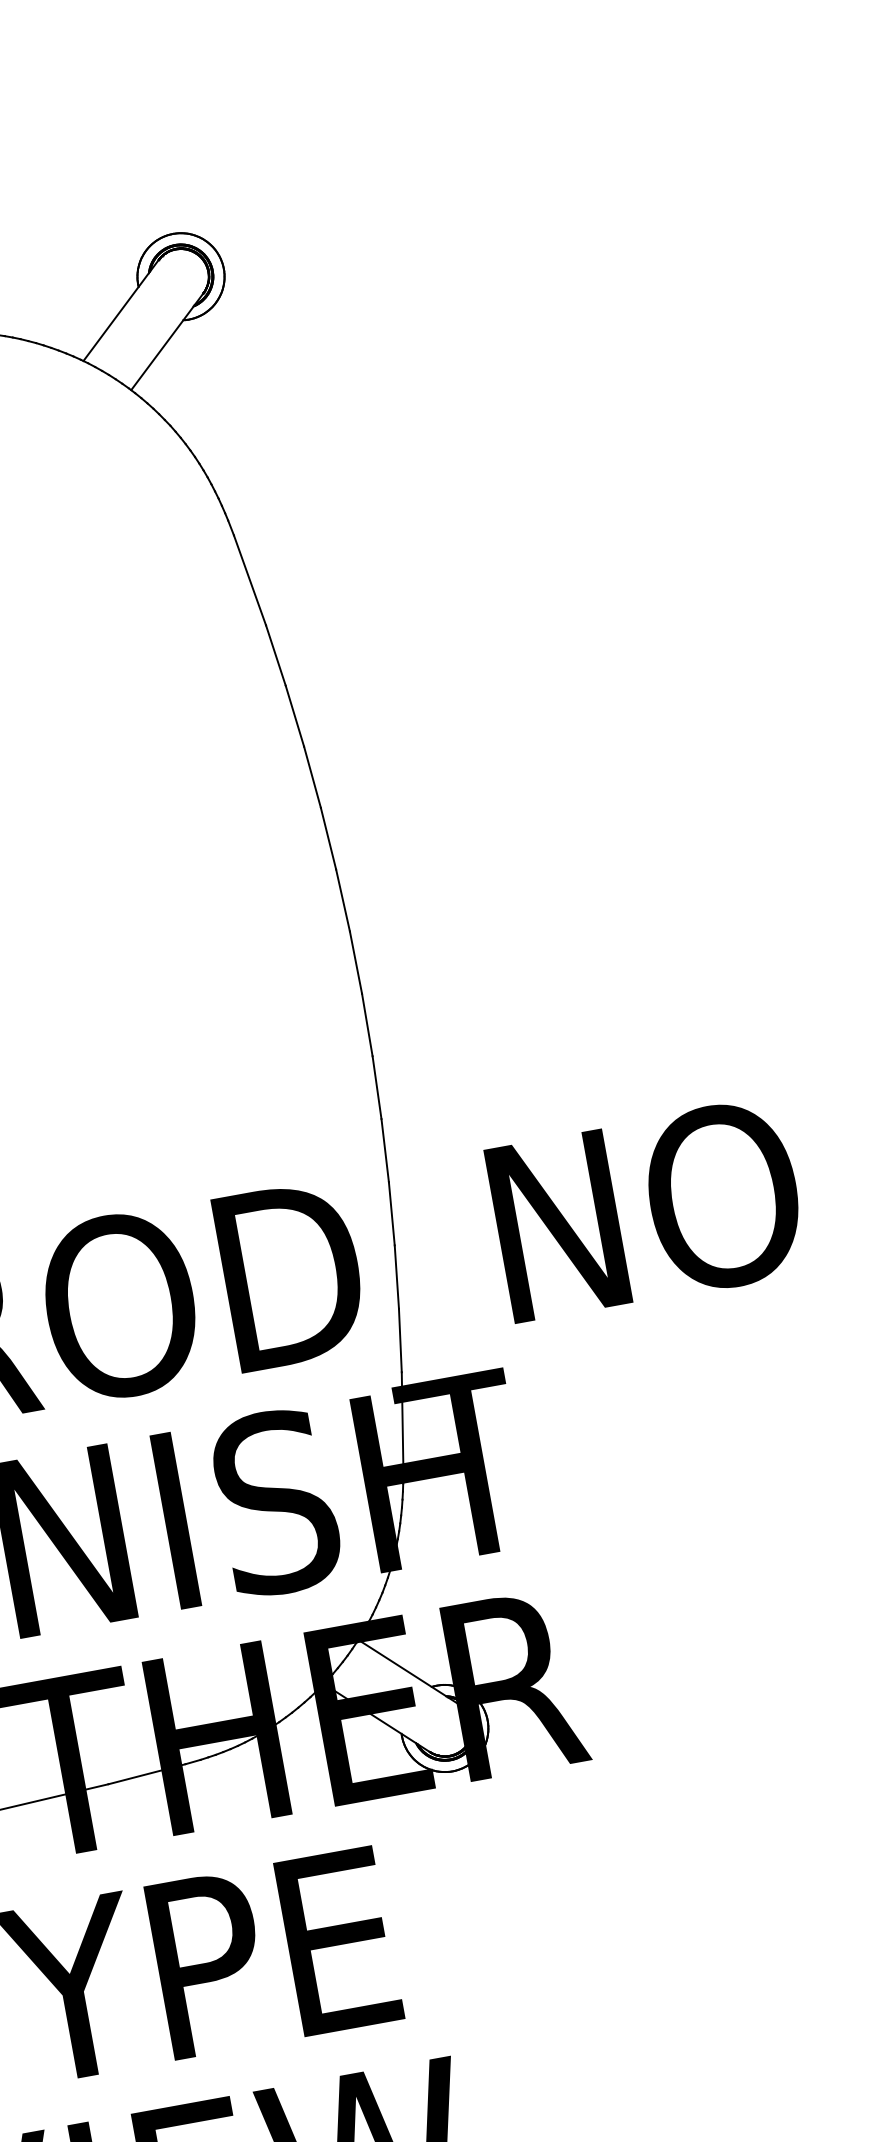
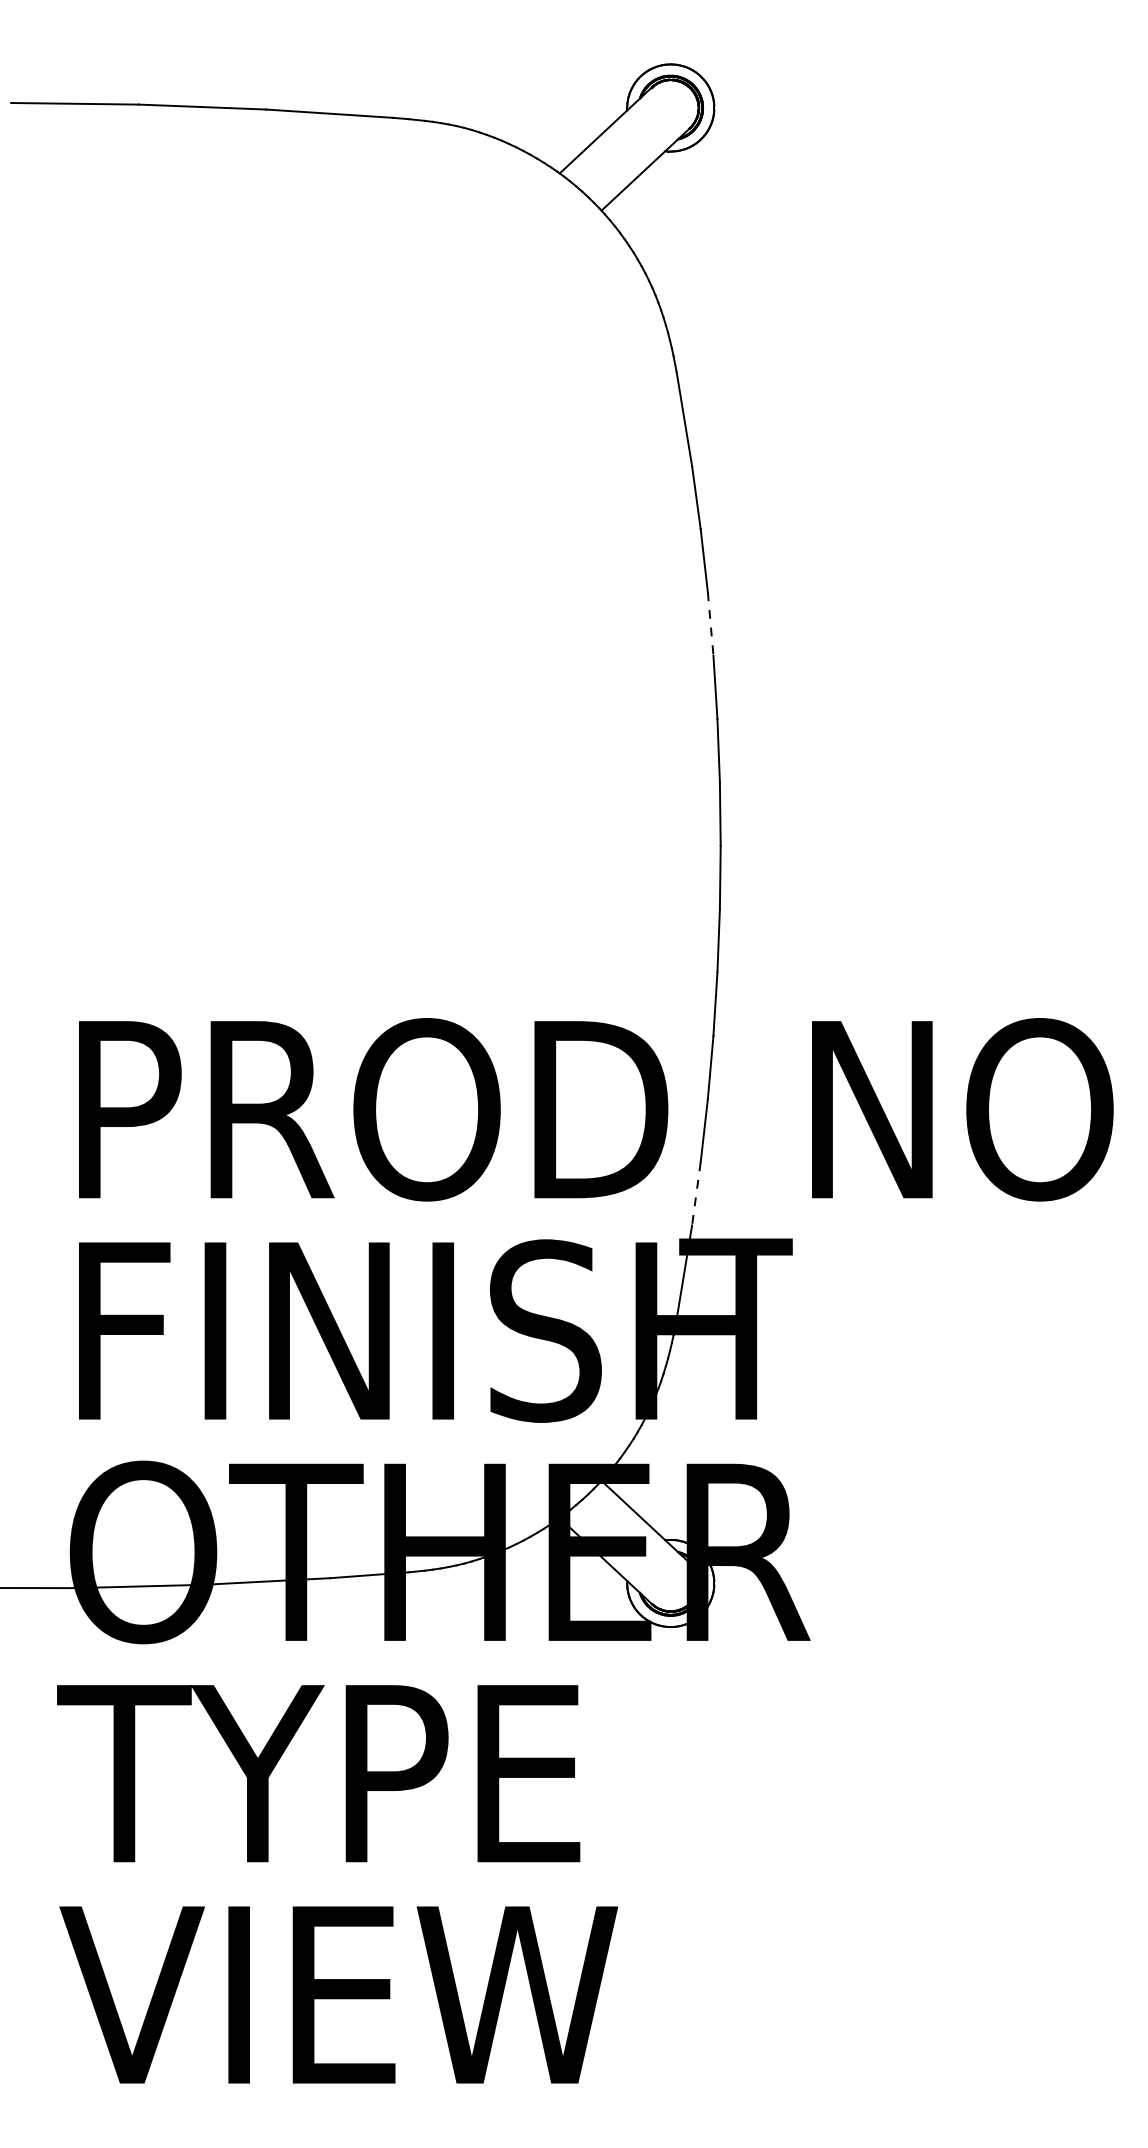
line: (312, 776) -> (710, 623), solid -> dashed
line: (400, 1340) -> (696, 1193), solid -> dashed

